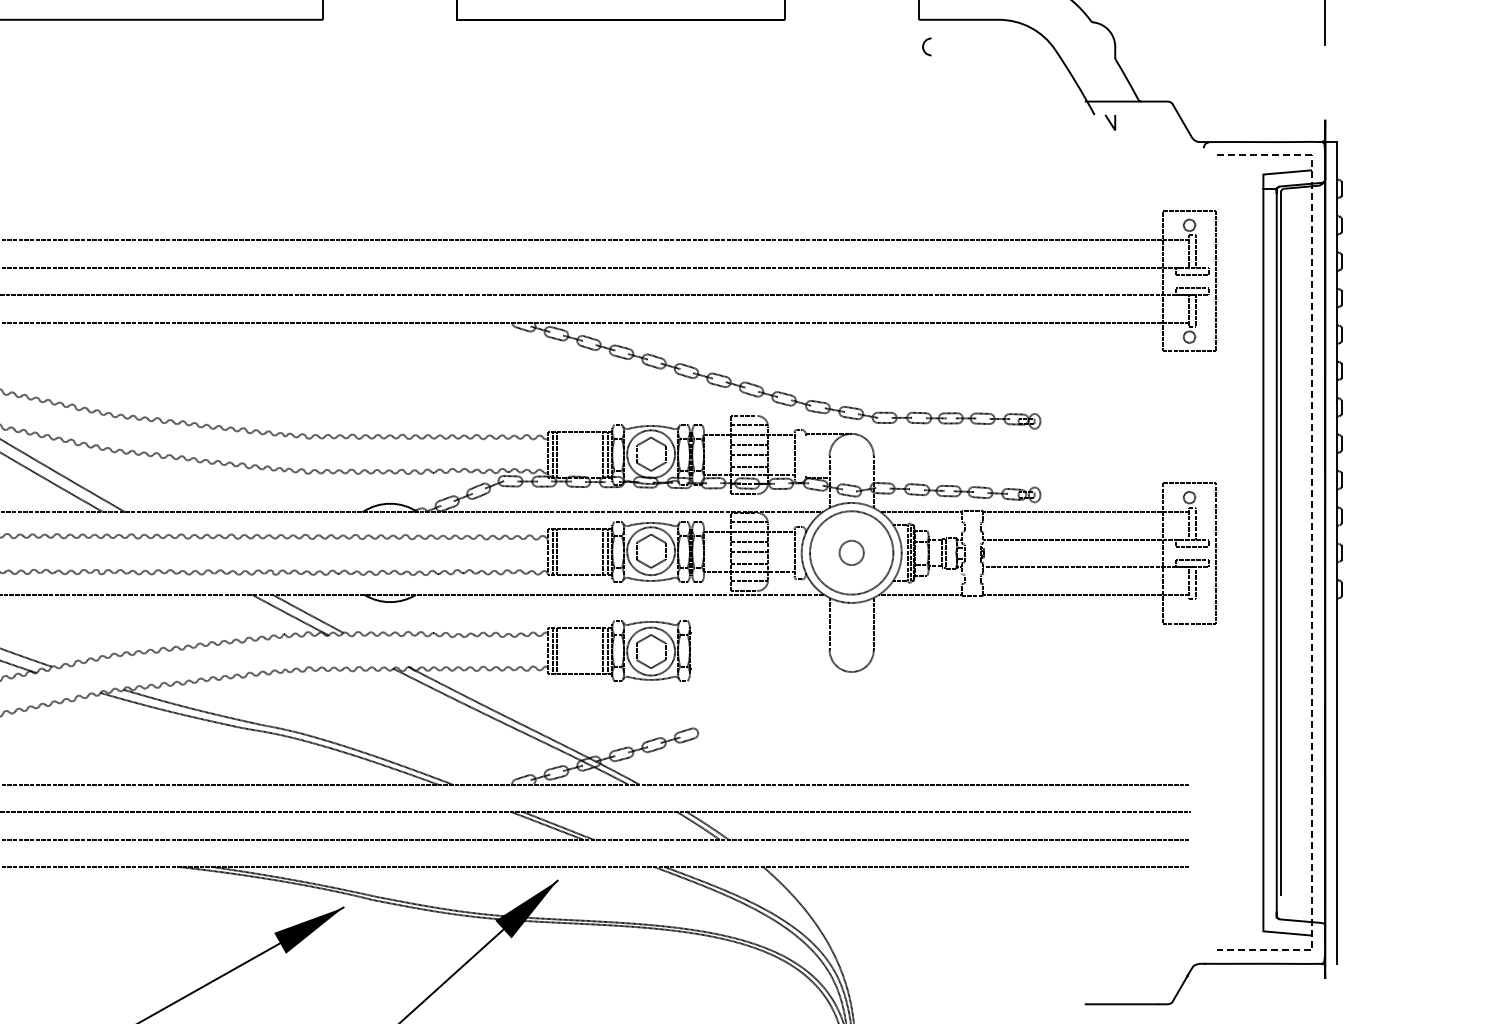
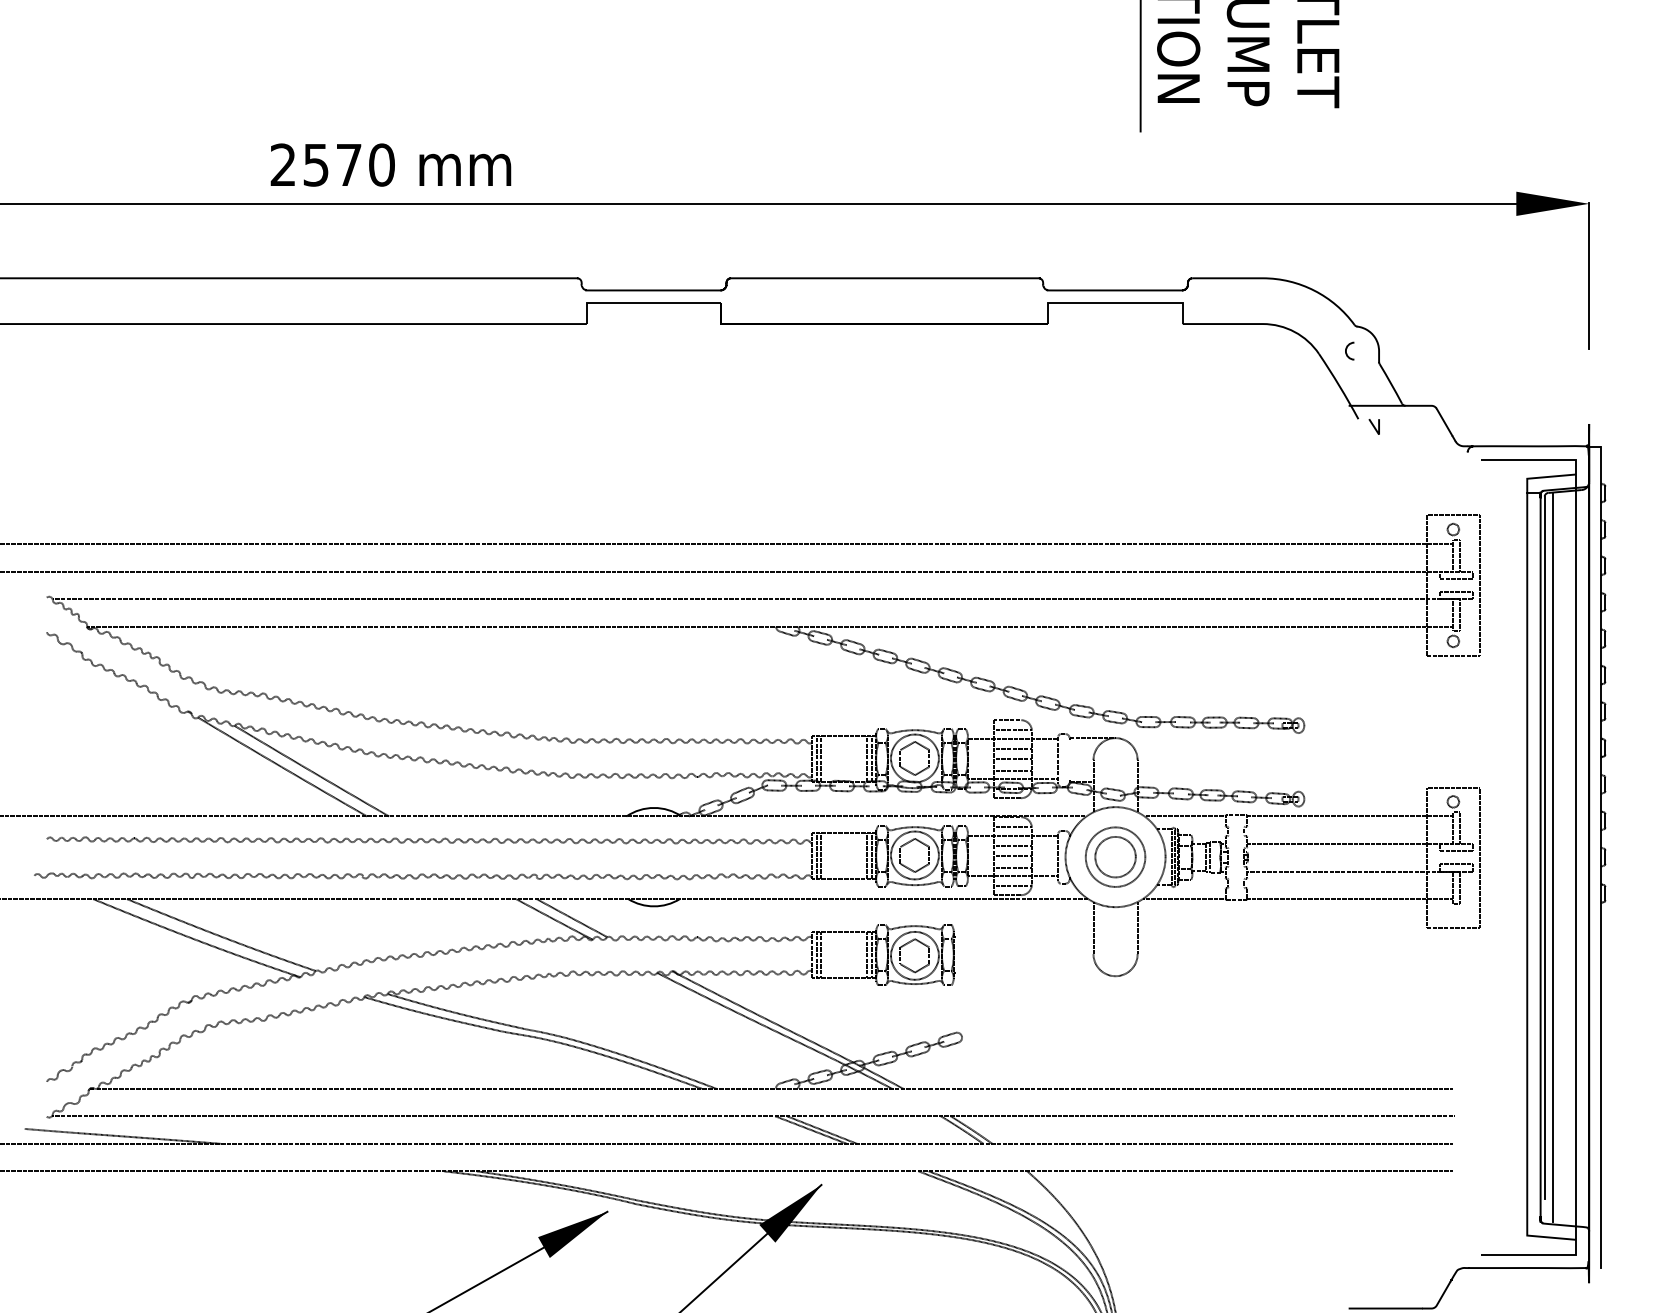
curve: (924, 44) -> (1347, 348), moved
circle: (851, 552) -> (1115, 856), size x0.71
circle: (851, 552) -> (1115, 856), size x1.67
line: (1288, 552) -> (1552, 856), added
line: (1311, 553) -> (1575, 857), dashed -> solid

